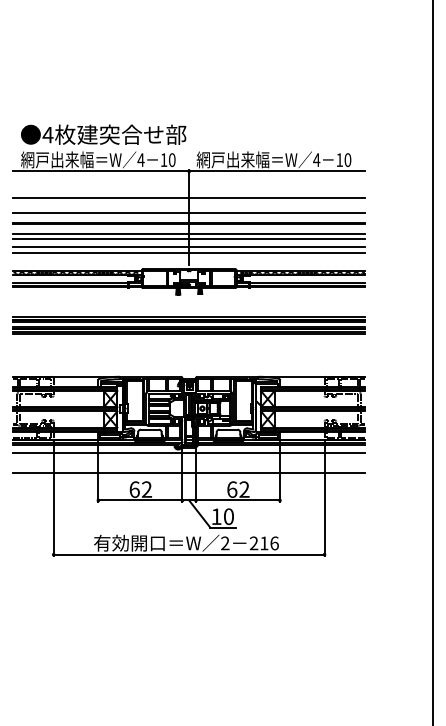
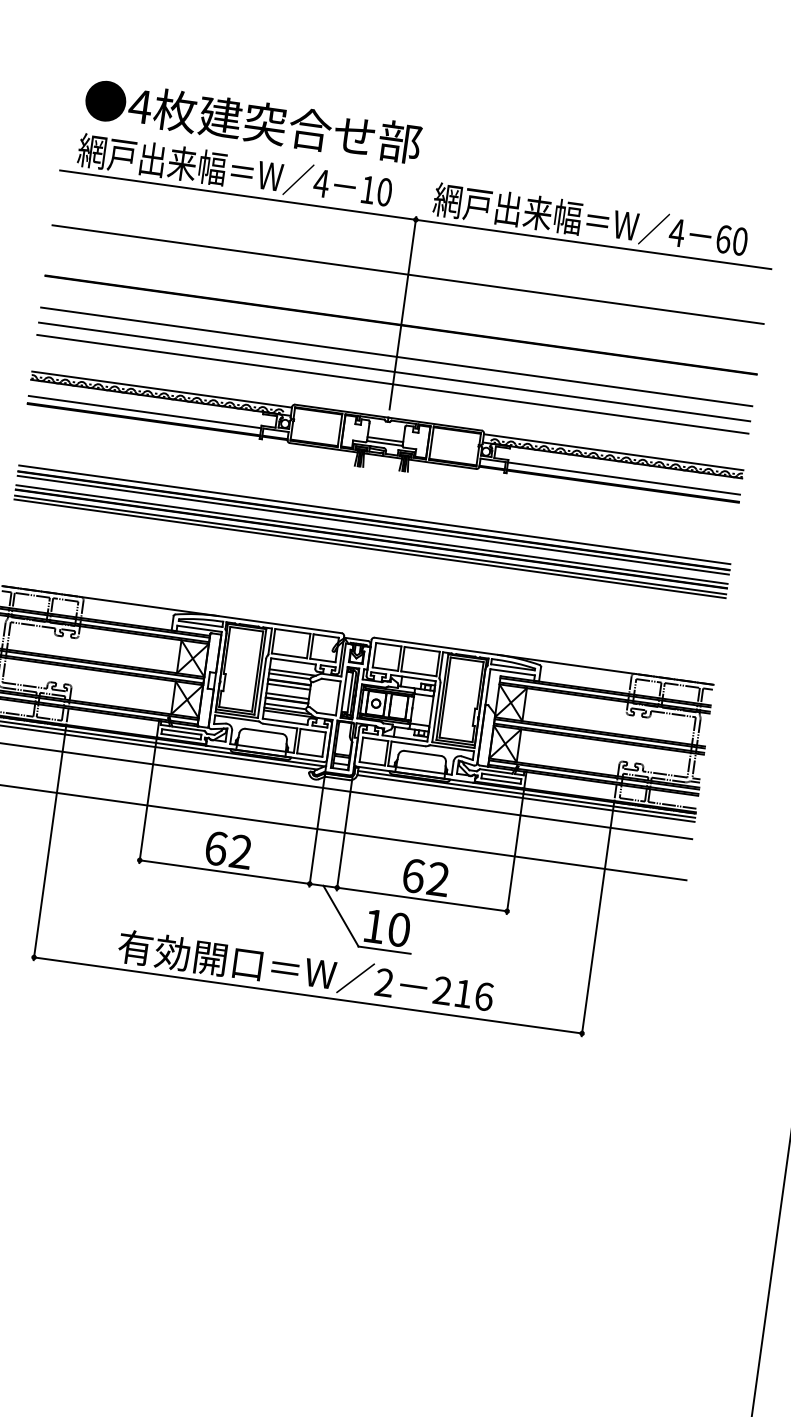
text: (339, 160) -> (723, 239), 10 -> 60
line: (188, 212) -> (402, 302), removed
line: (188, 234) -> (396, 347), removed

